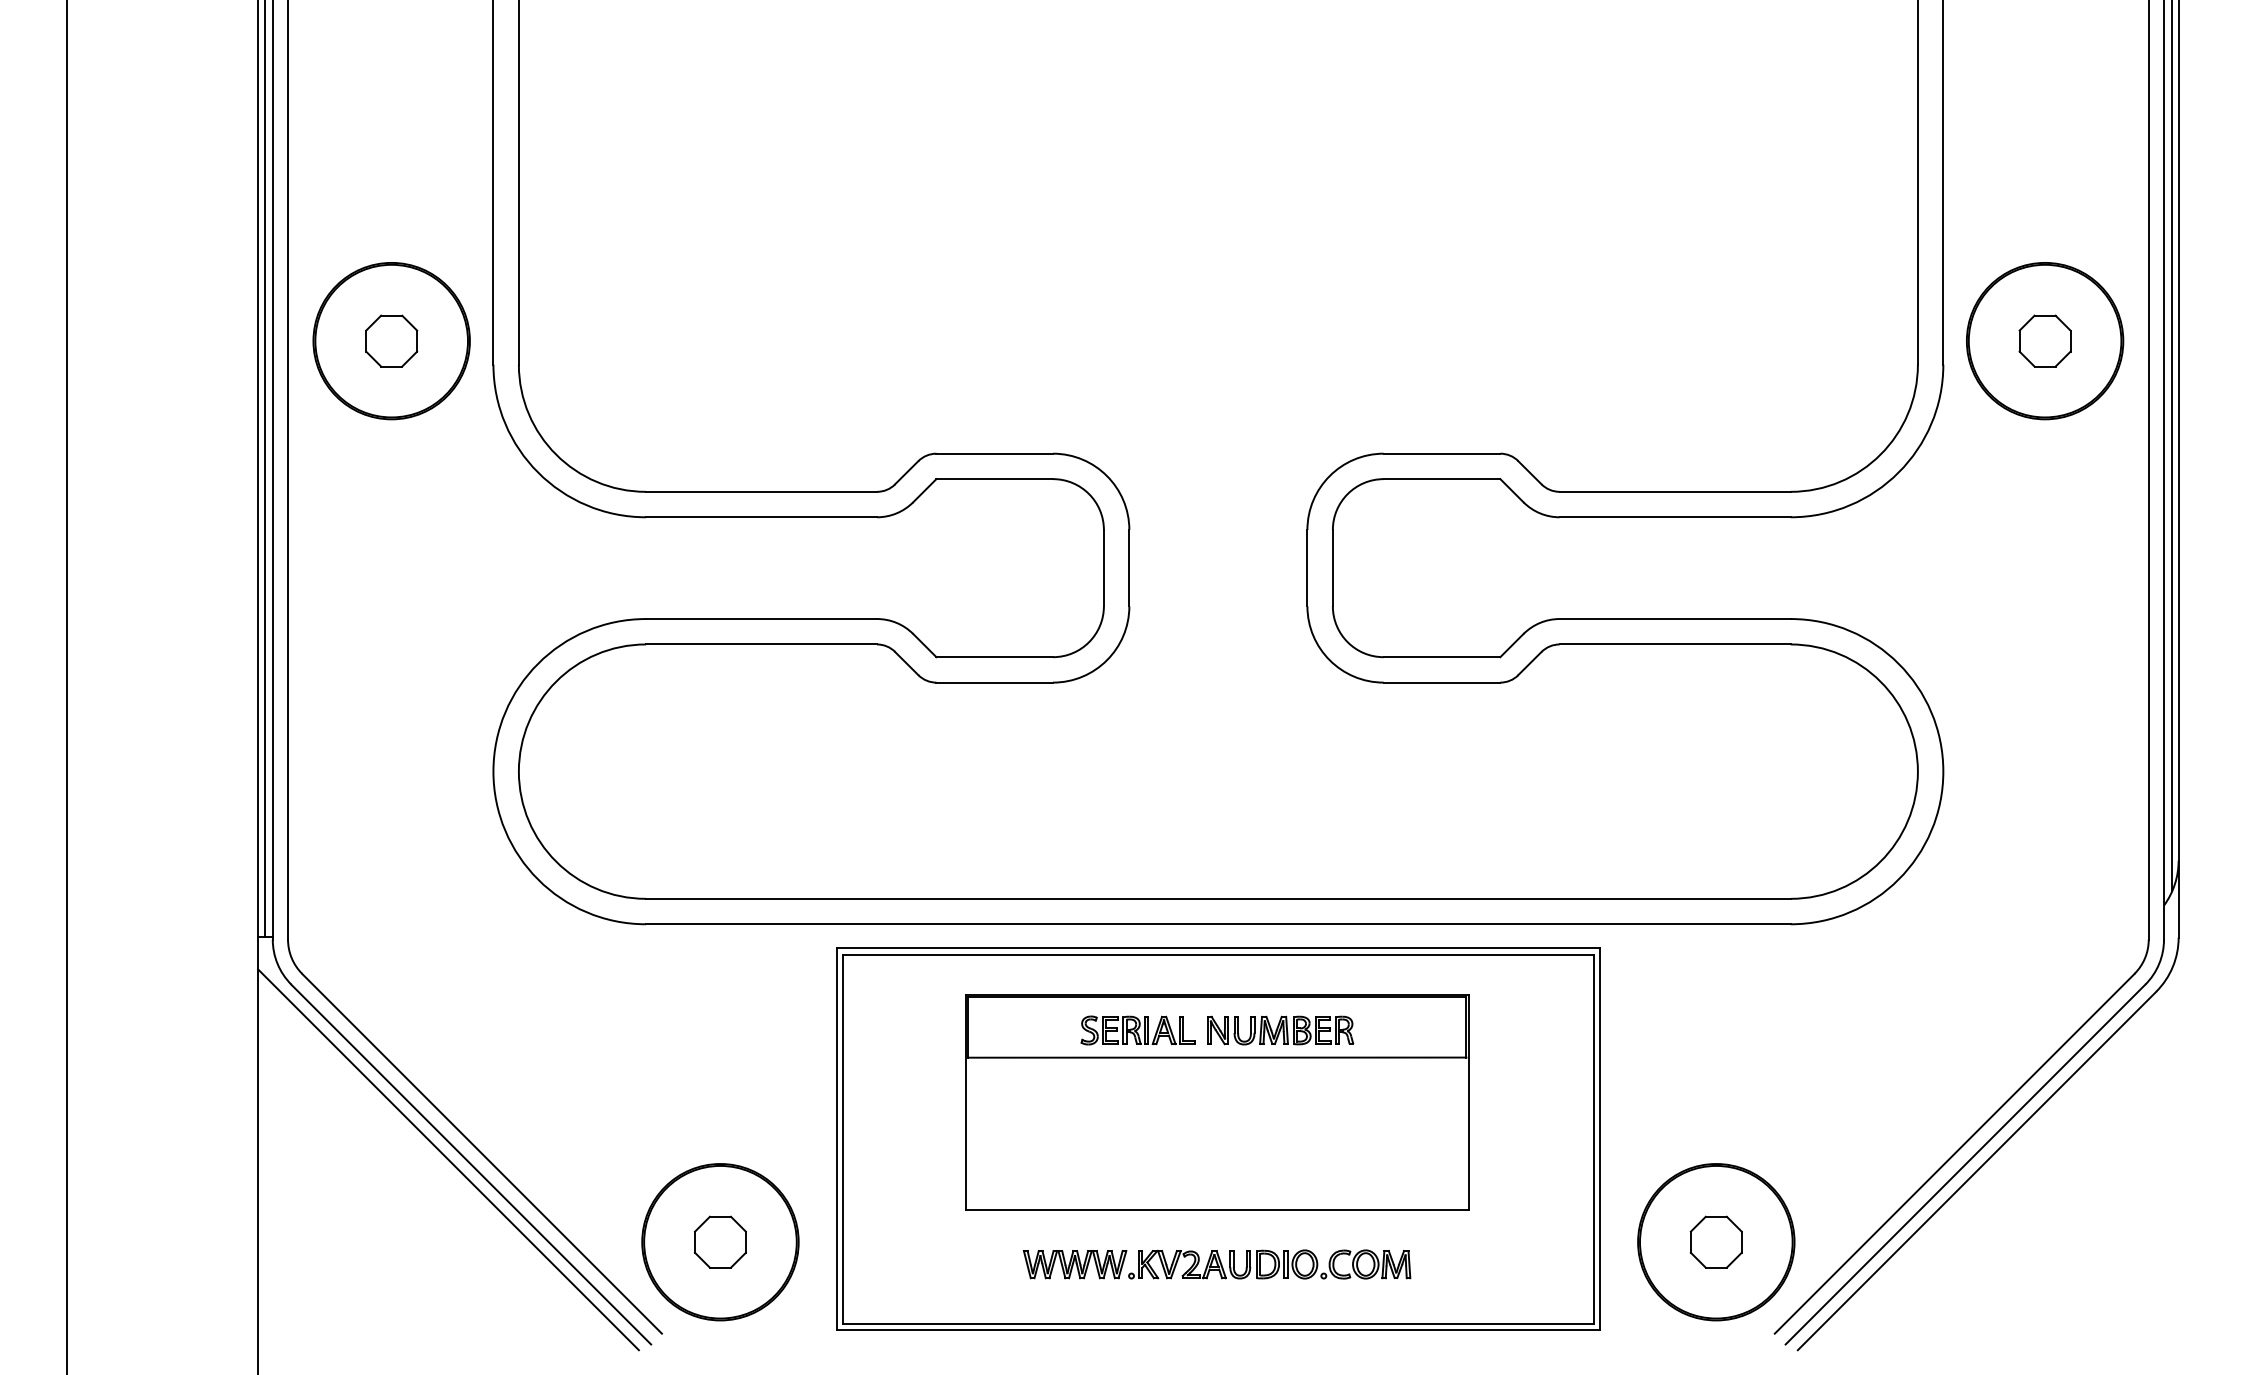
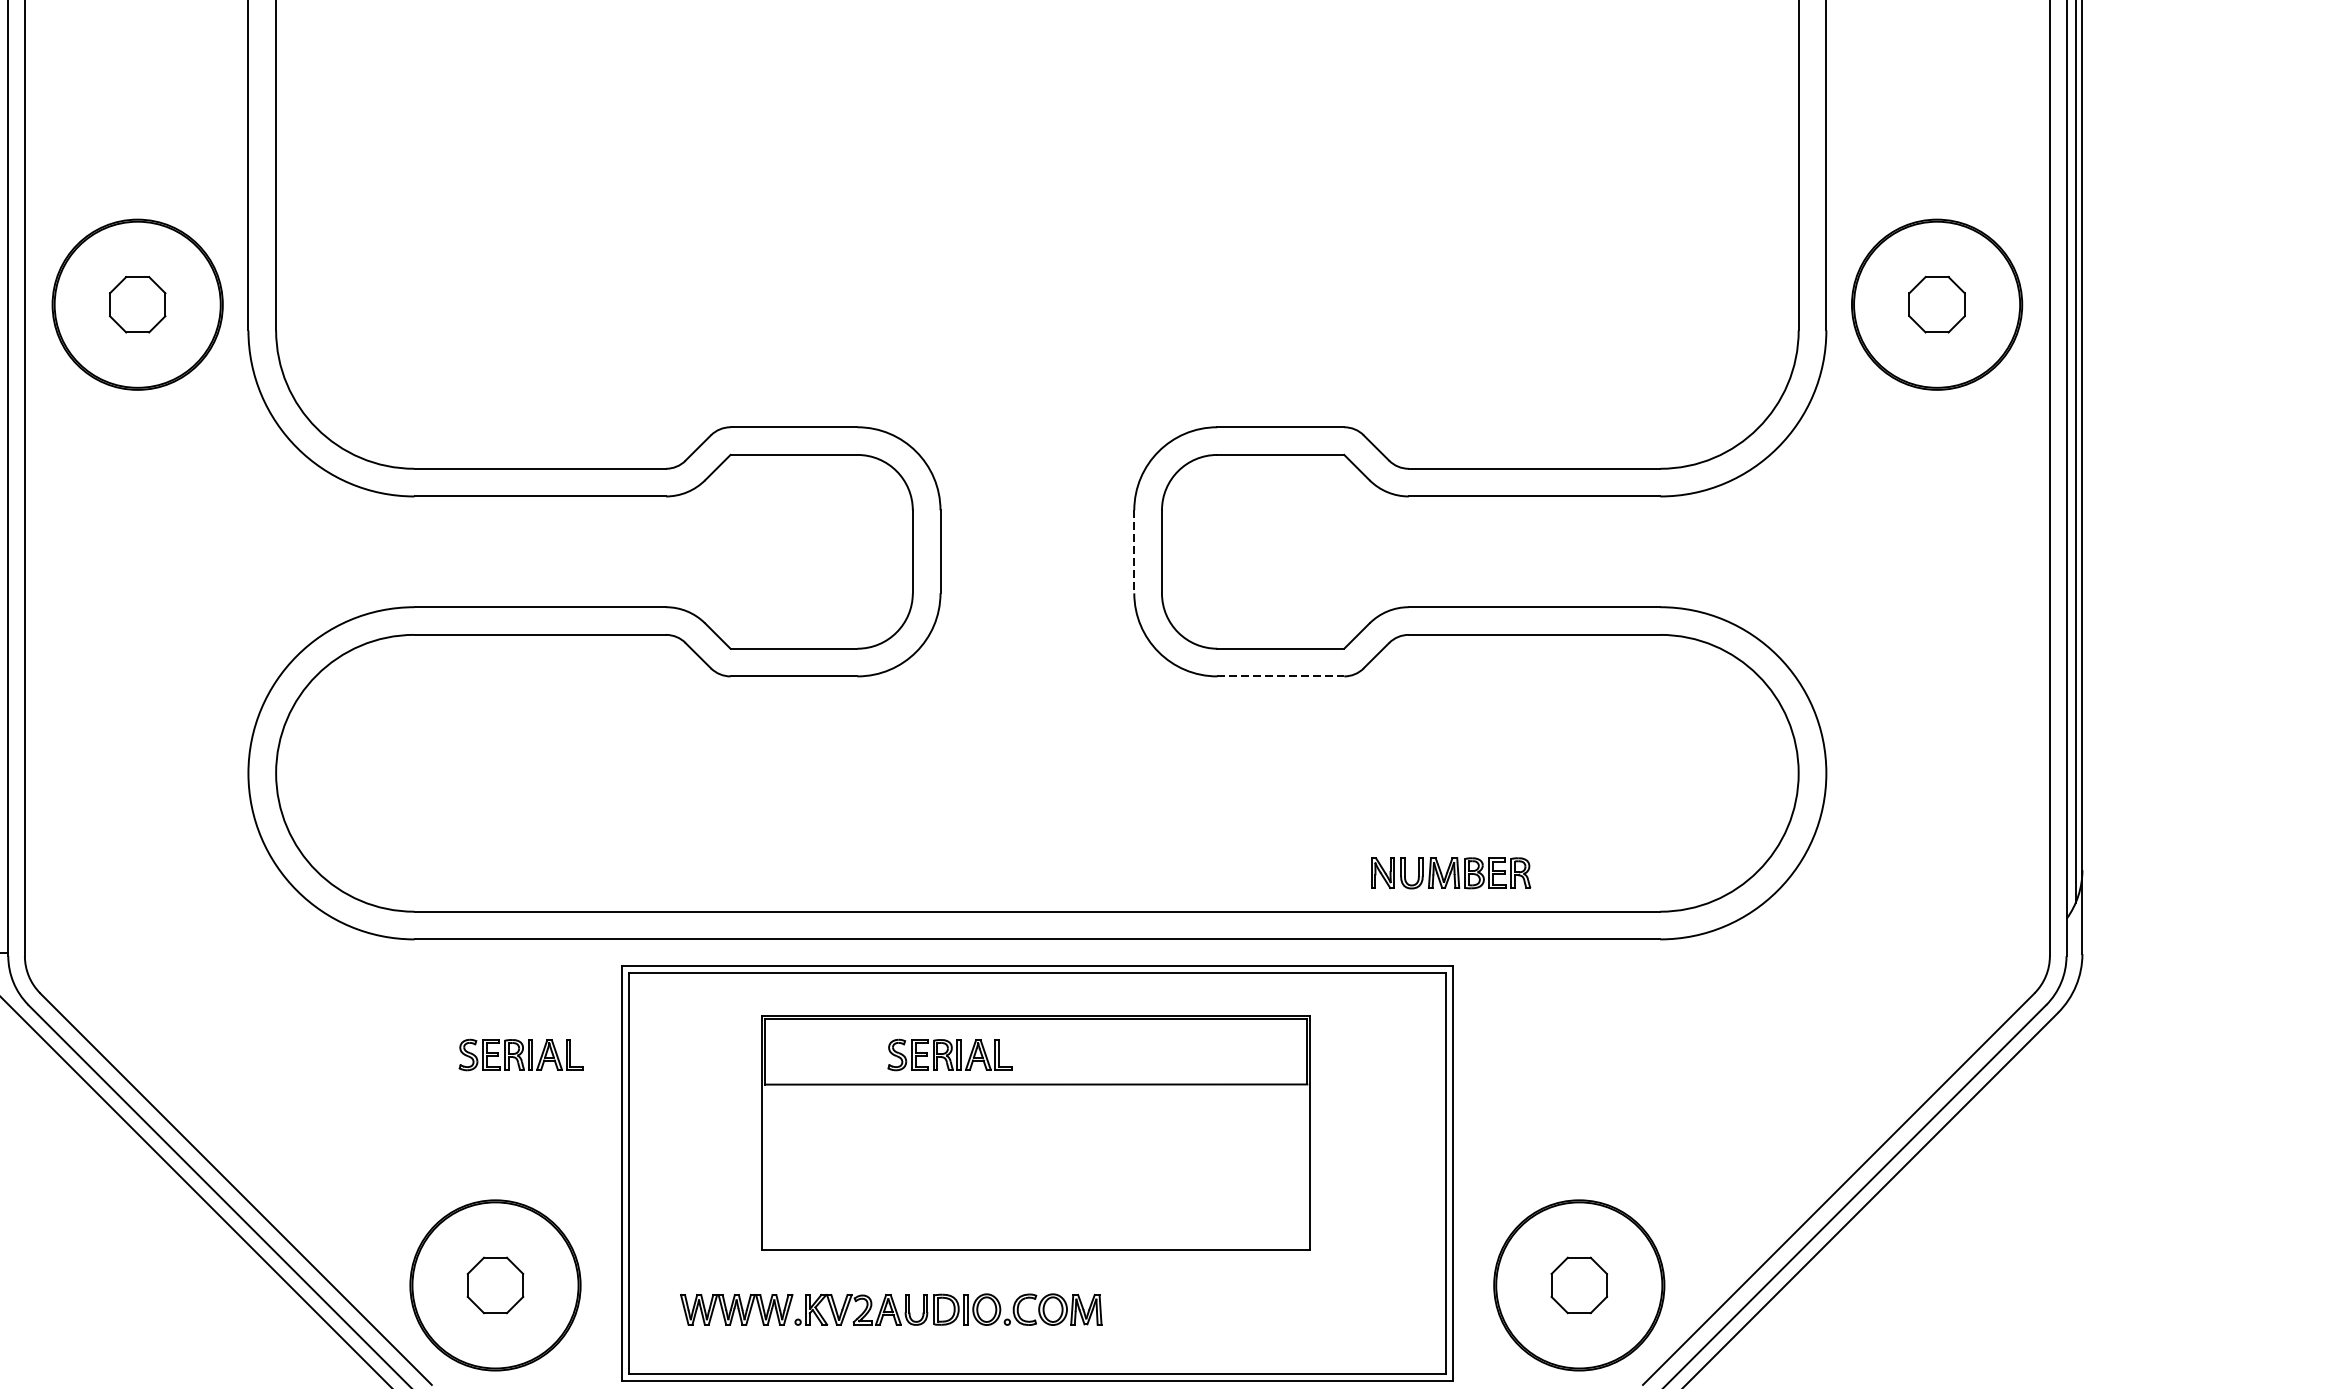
line: (1307, 568) -> (1134, 552), solid -> dashed
line: (1442, 682) -> (1281, 676), solid -> dashed
part: (743, 1030) -> (520, 1055), added
part: (1280, 1030) -> (1451, 873), moved
part: (1217, 1264) -> (891, 1309), moved

